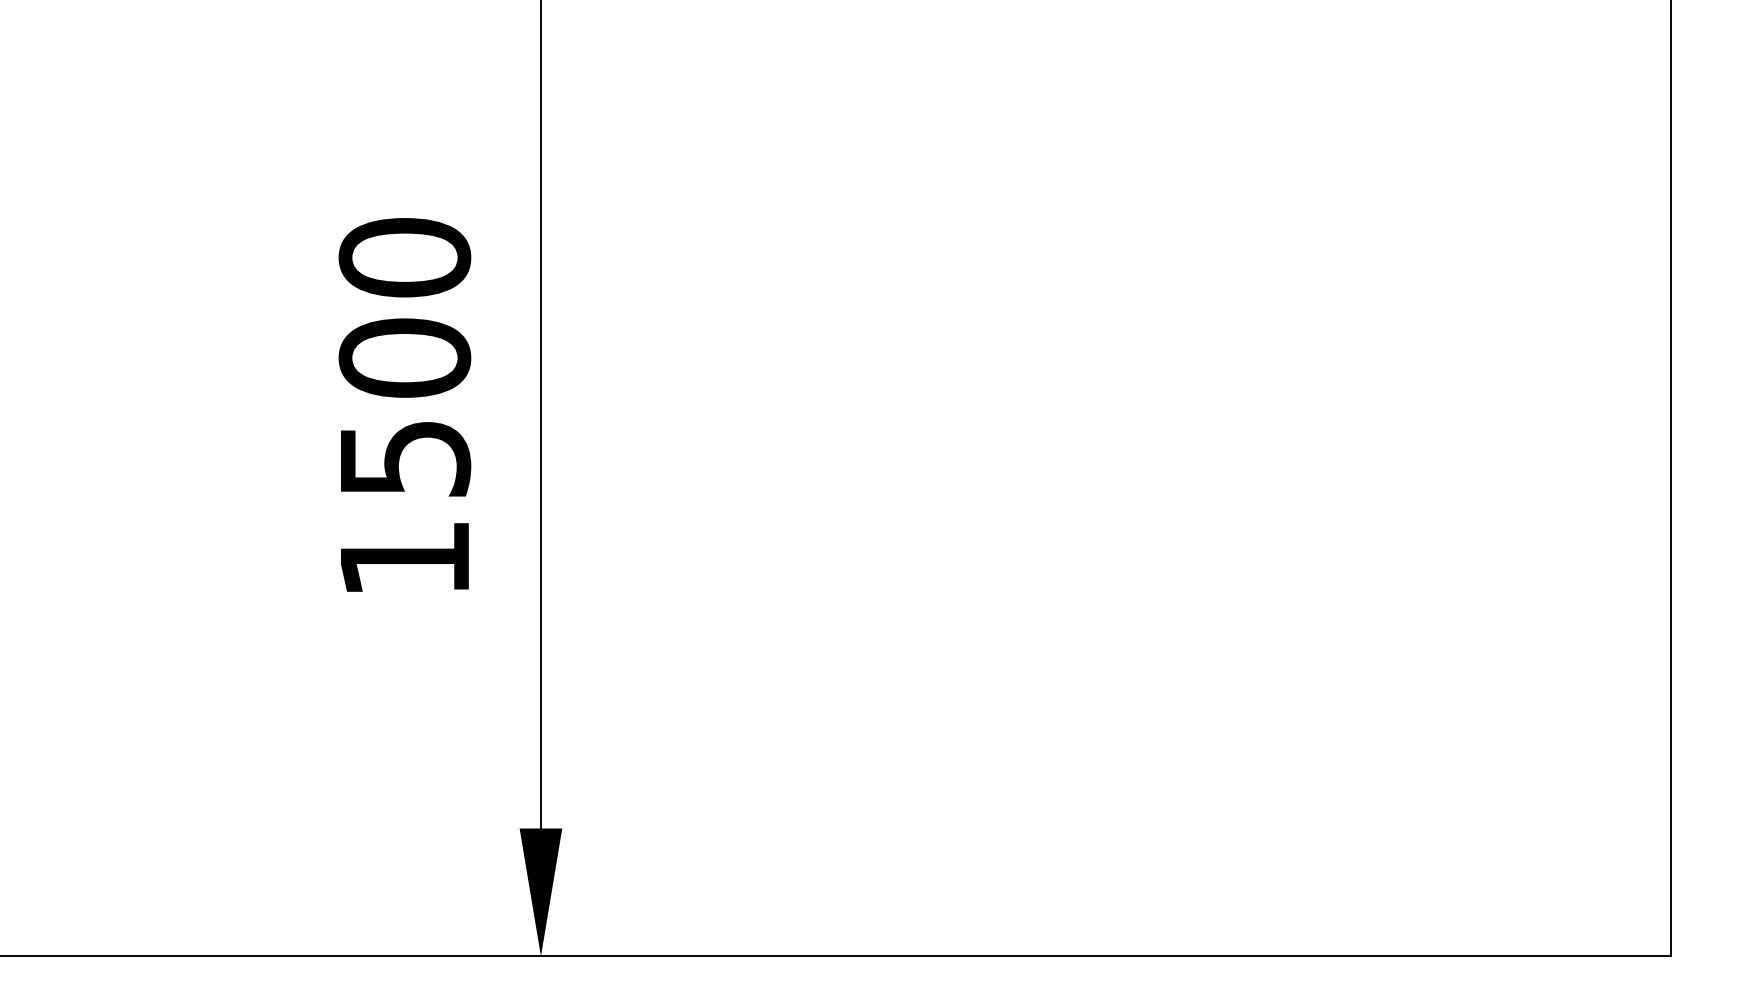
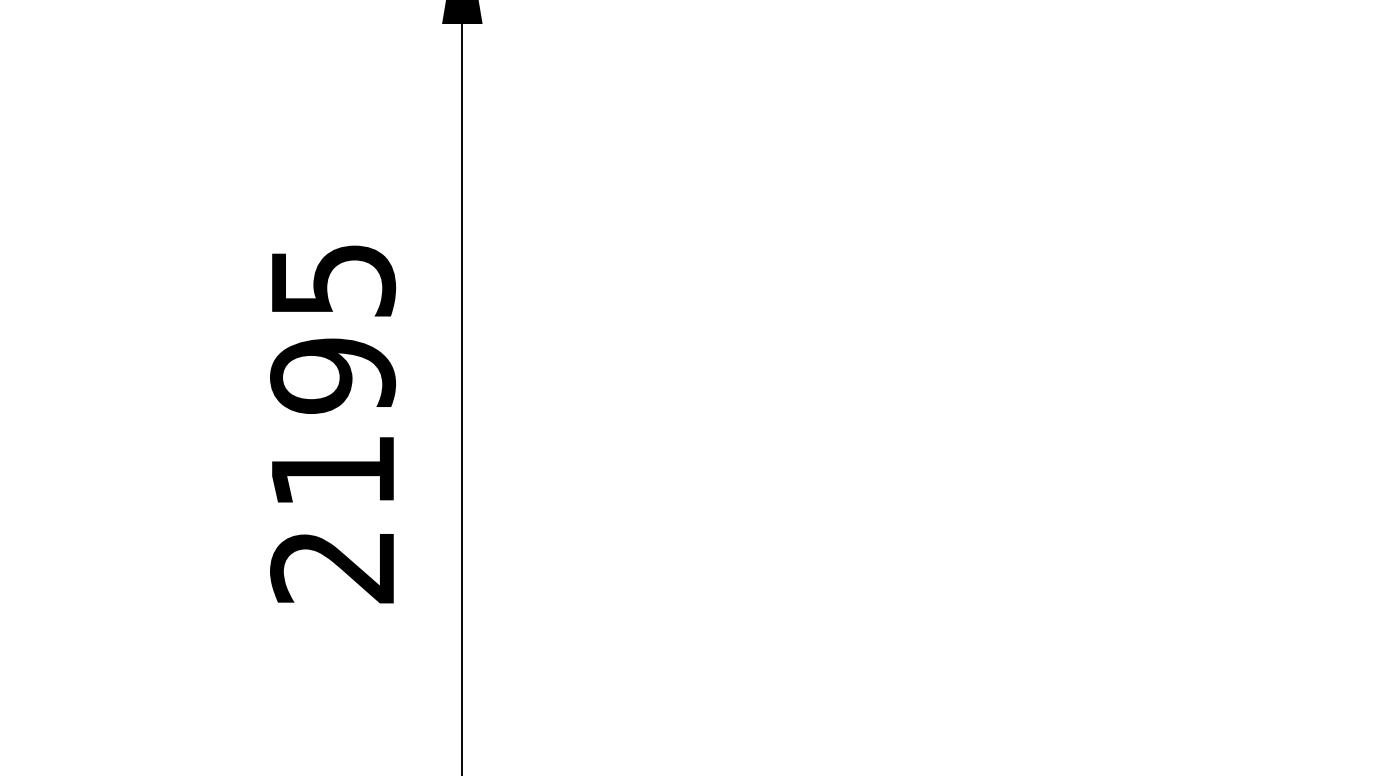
text: (404, 407) -> (332, 422), 1500 -> 2195

